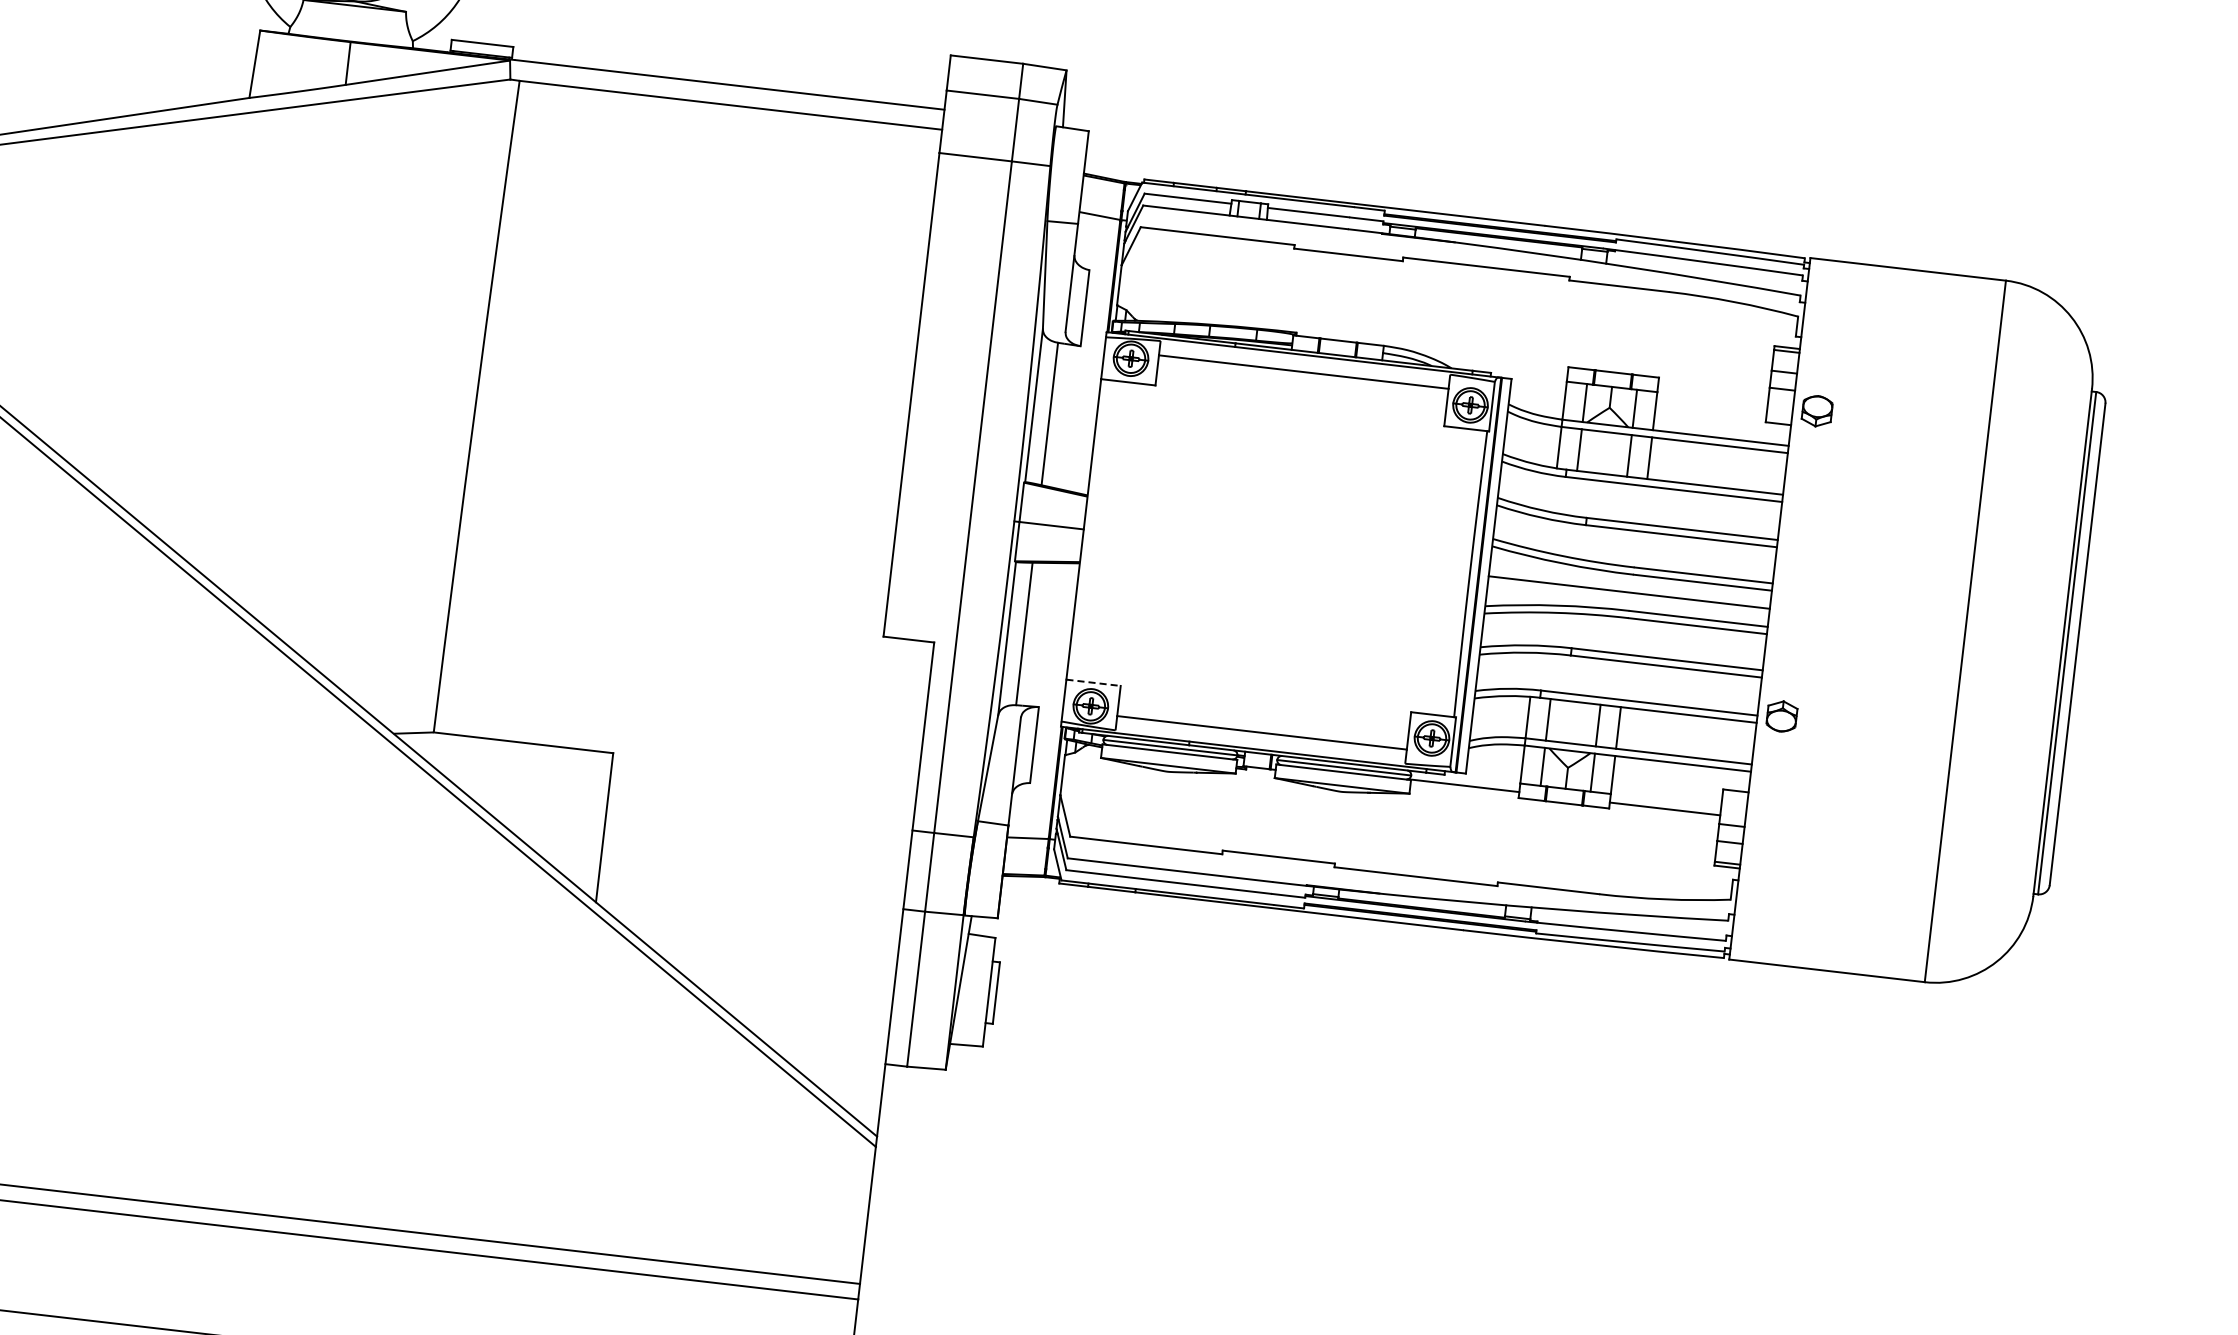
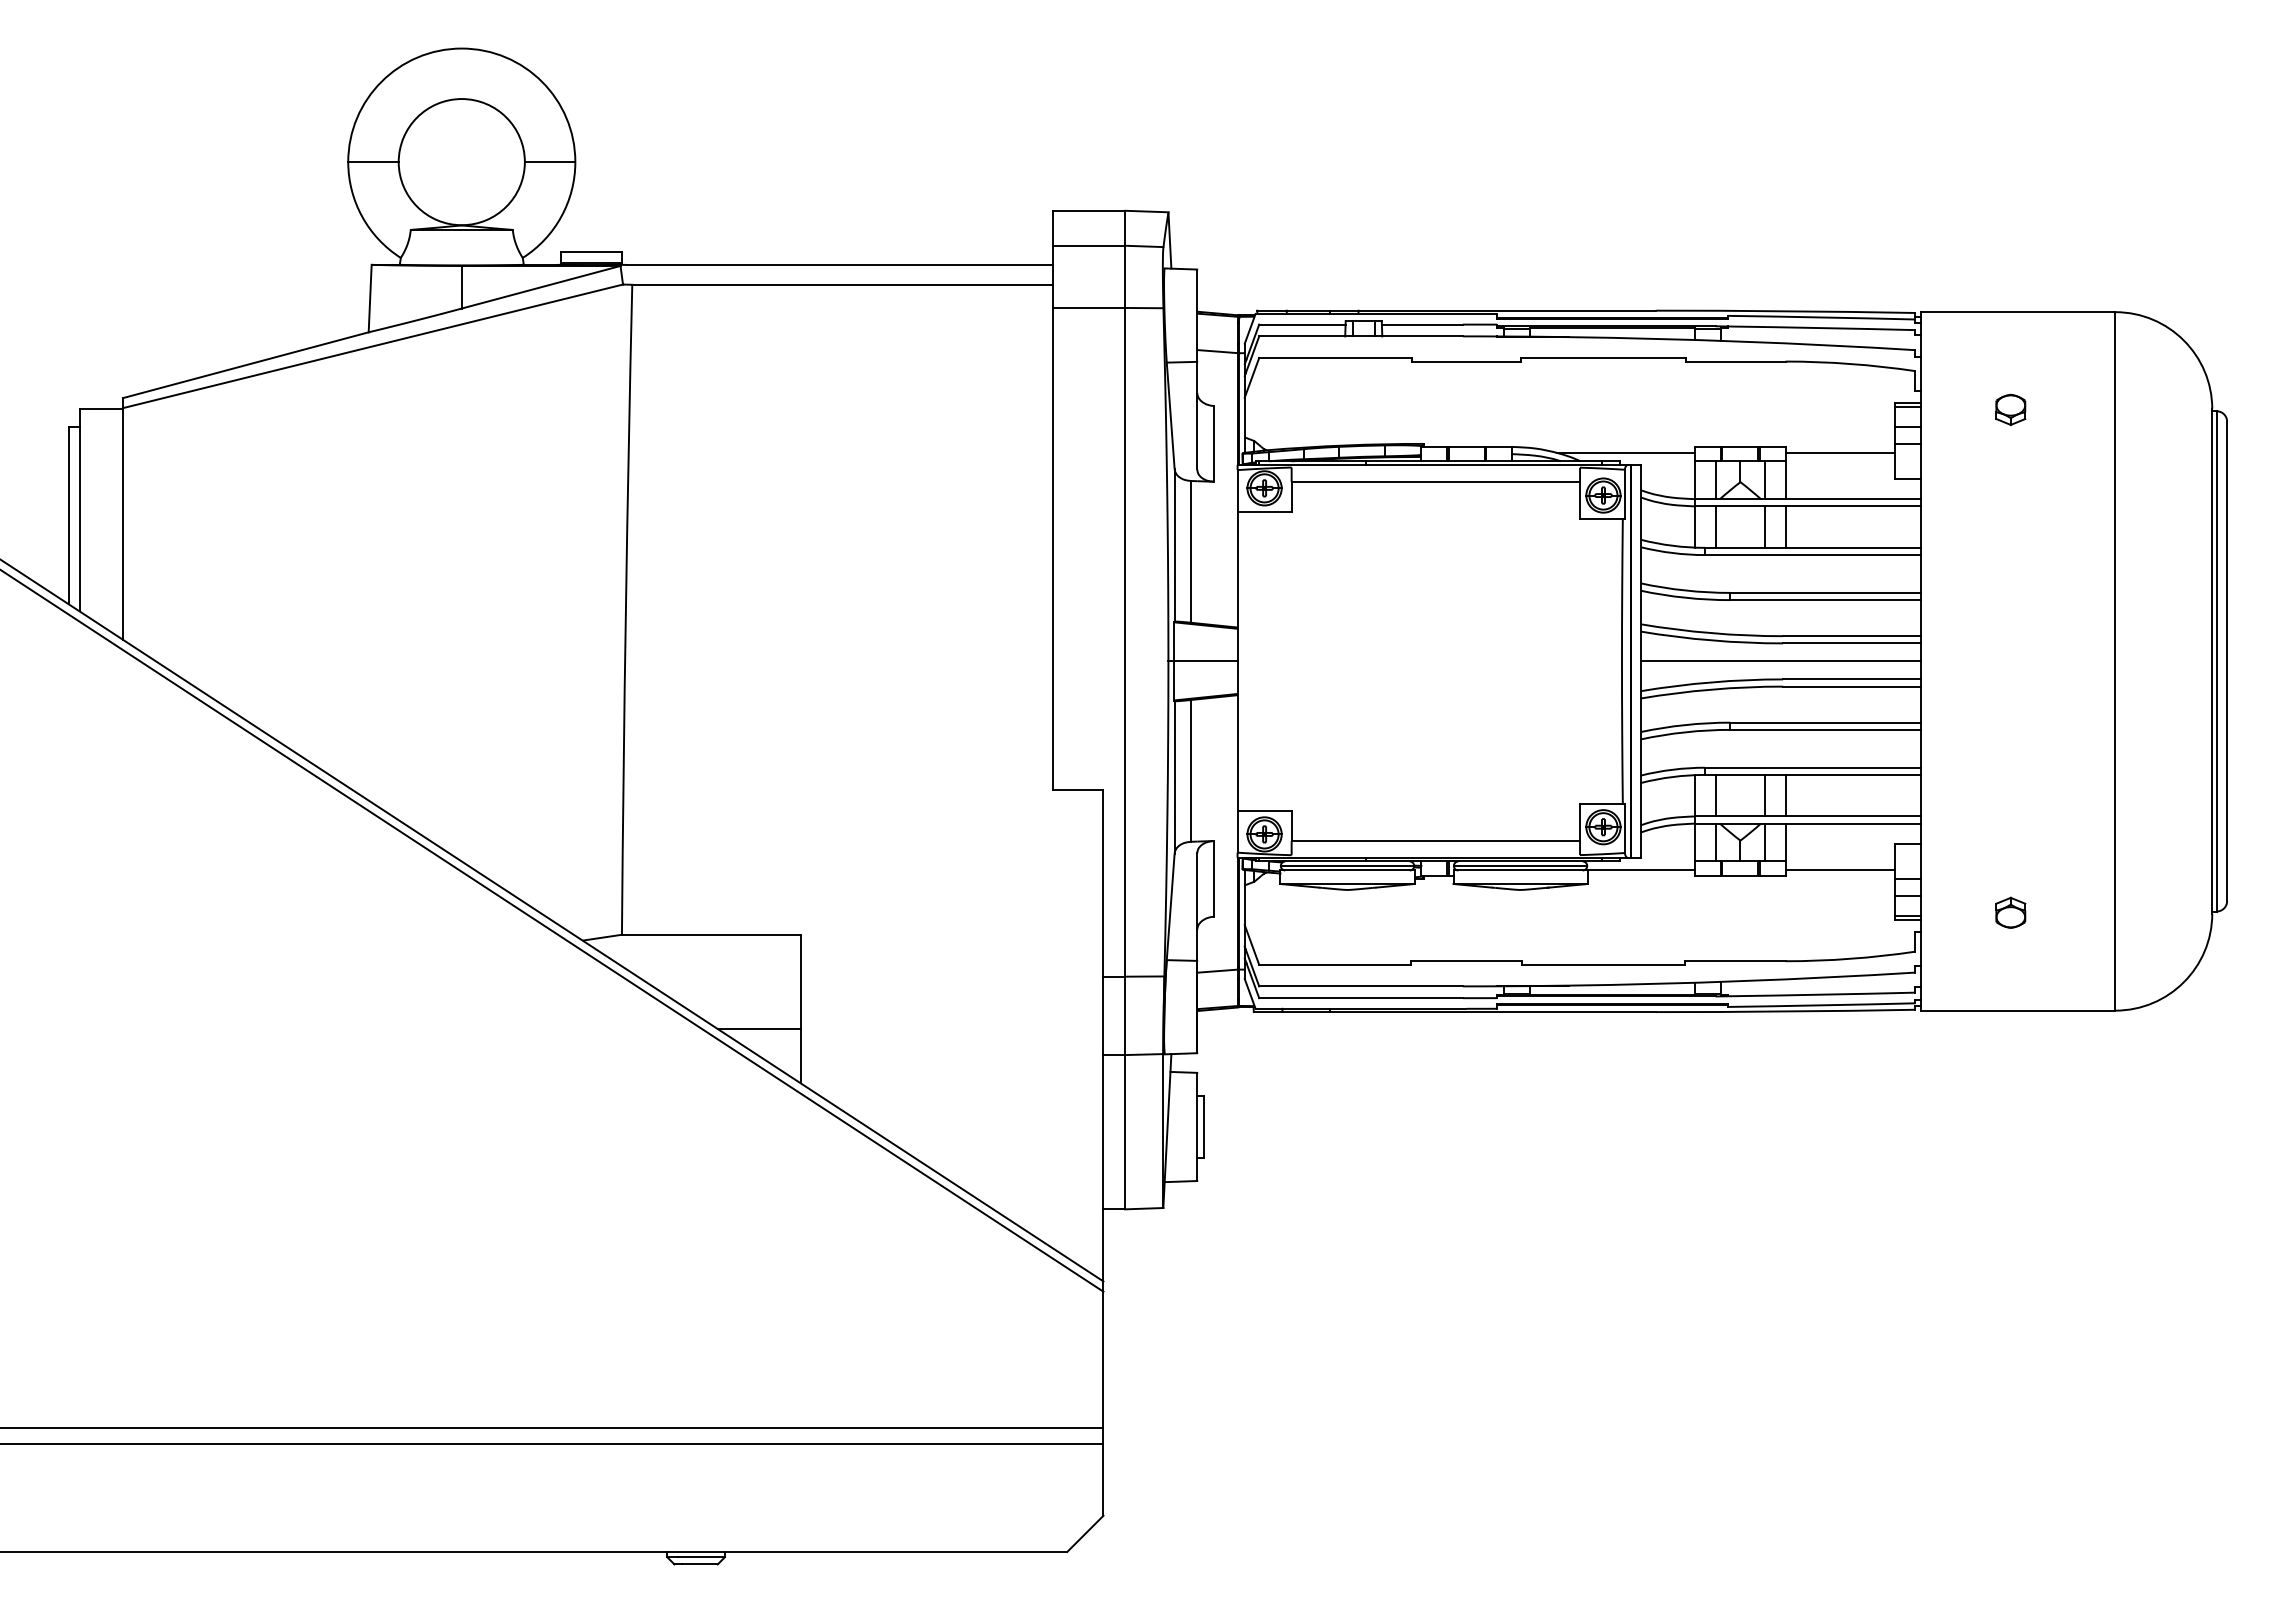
line: (1497, 364) -> (1625, 452), added
line: (1713, 389) -> (1840, 452), added
part: (1816, 410) -> (2010, 409), moved
line: (1094, 683) -> (1265, 811), dashed -> solid
part: (1781, 716) -> (2010, 912), moved
line: (559, 843) -> (758, 1029), added

